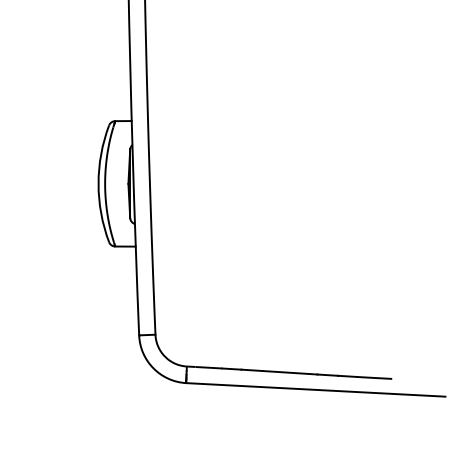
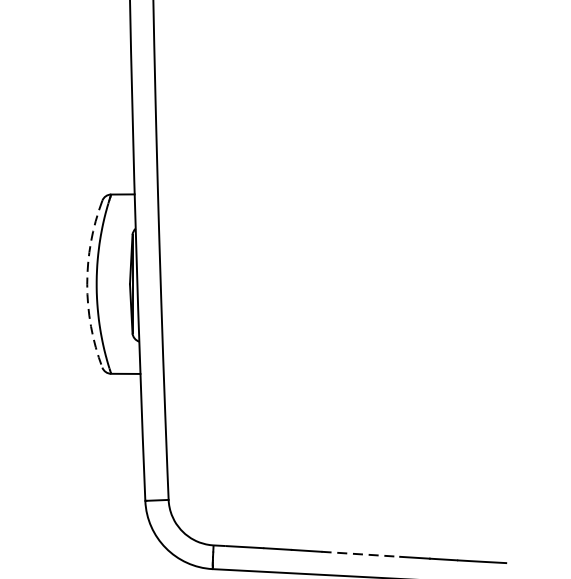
arc: (98, 183) -> (87, 283), solid -> dashed
line: (289, 372) -> (360, 553), solid -> dashed

